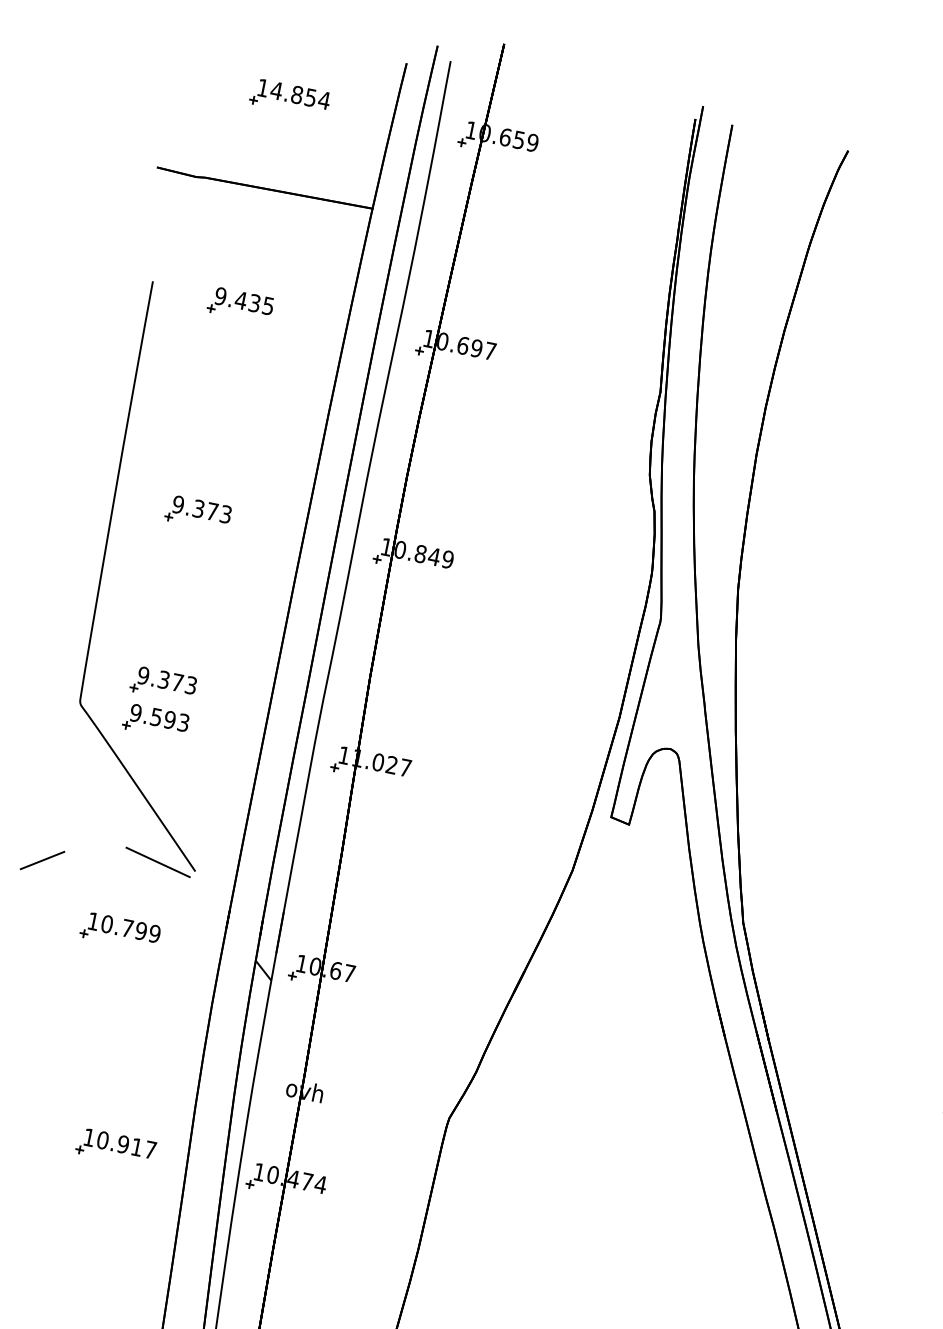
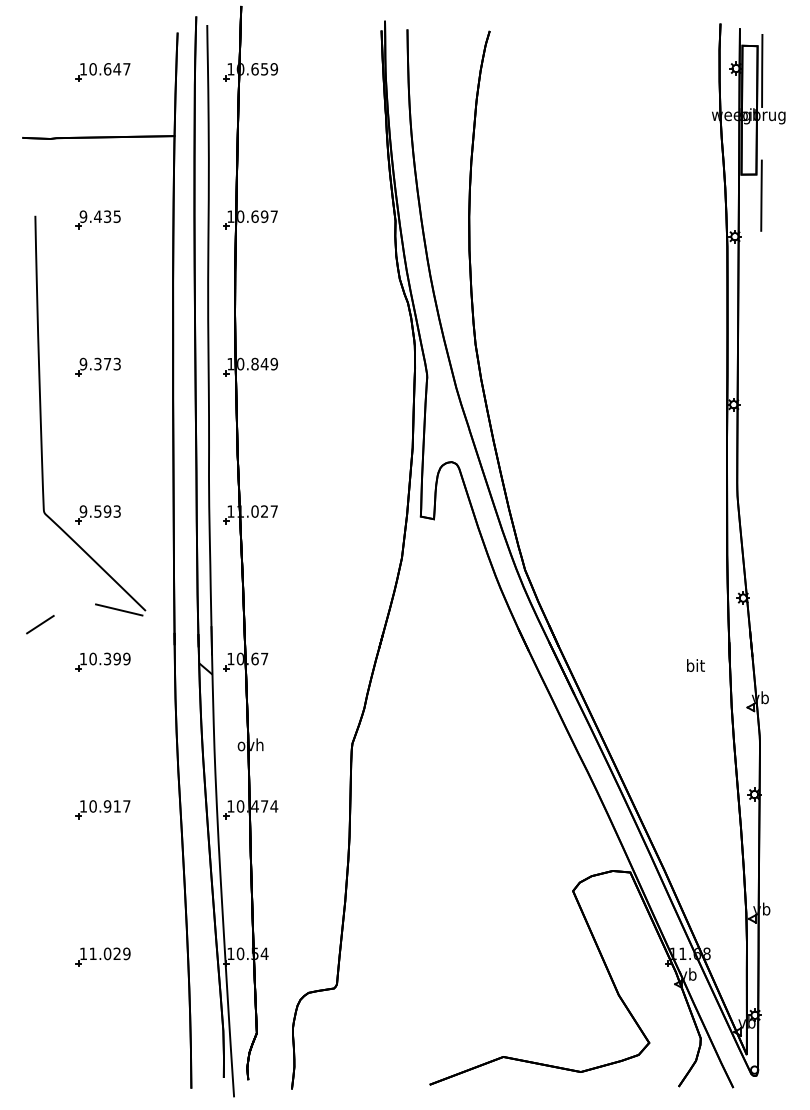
text: (299, 95) -> (109, 69), 14.854 -> 10.647
part: (162, 683) -> (97, 487), removed
text: (127, 927) -> (107, 658), 10.799 -> 10.399
part: (115, 1147) -> (102, 809), moved

